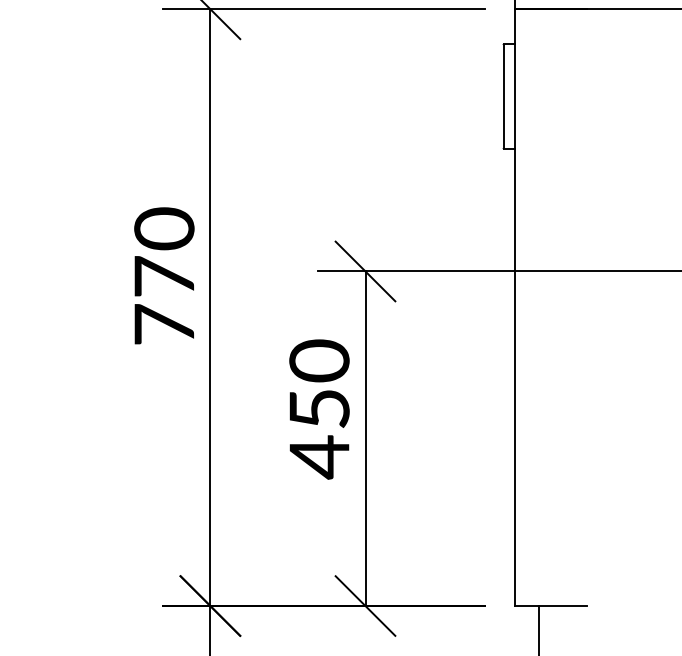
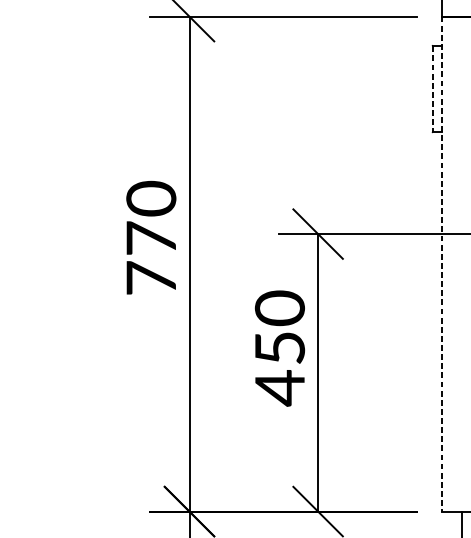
line: (503, 97) -> (432, 89), solid -> dashed
line: (514, 308) -> (441, 264), solid -> dashed

